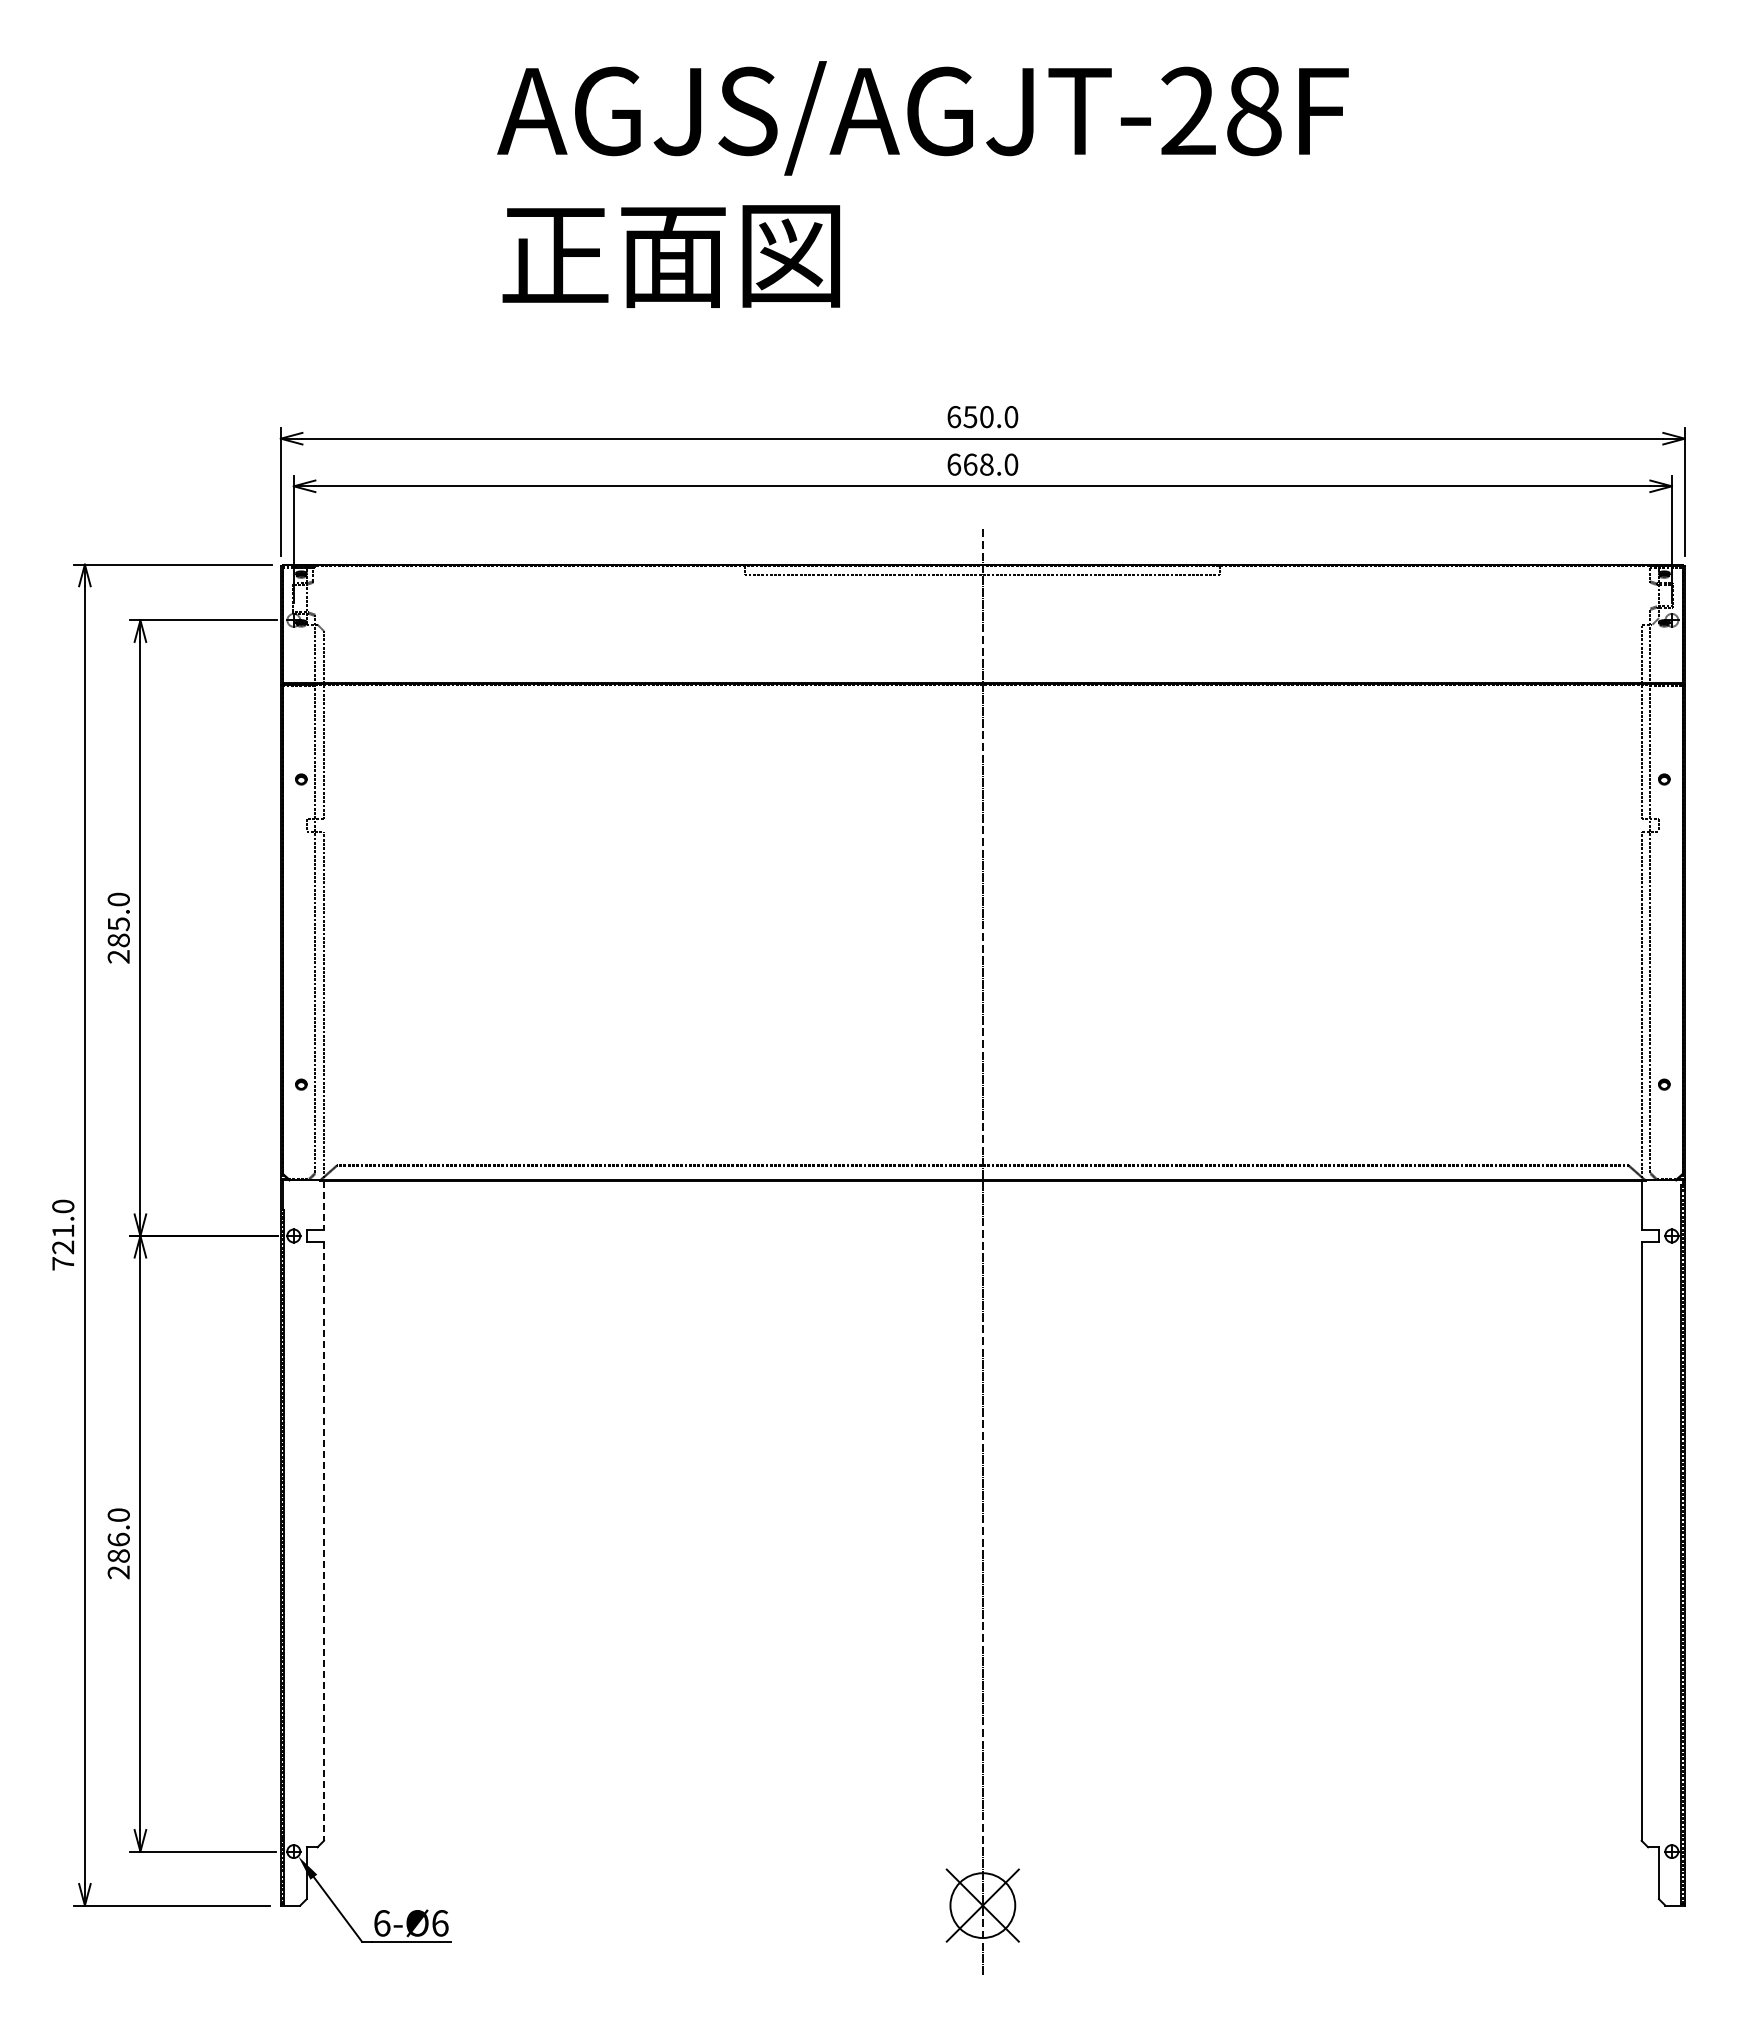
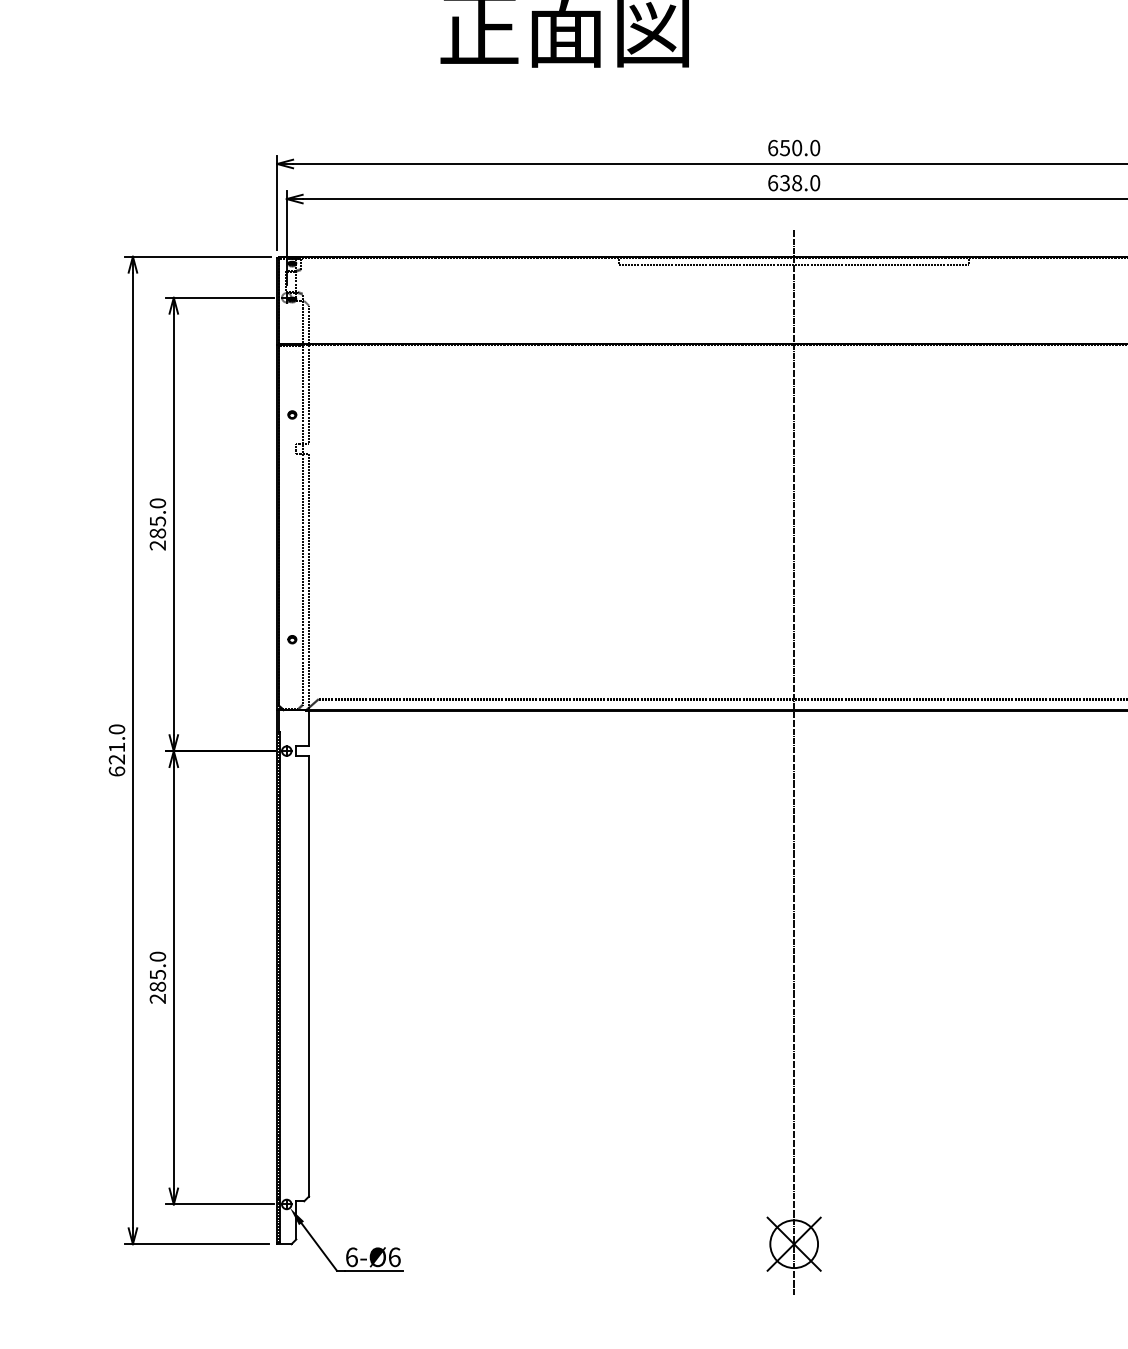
text: (970, 464) -> (785, 183), 668.0 -> 638.0
line: (324, 1205) -> (309, 728), dashed -> solid
text: (63, 1263) -> (117, 771), 721.0 -> 621.0
text: (118, 1539) -> (157, 974), 286.0 -> 285.0
line: (324, 1542) -> (309, 976), dashed -> solid

